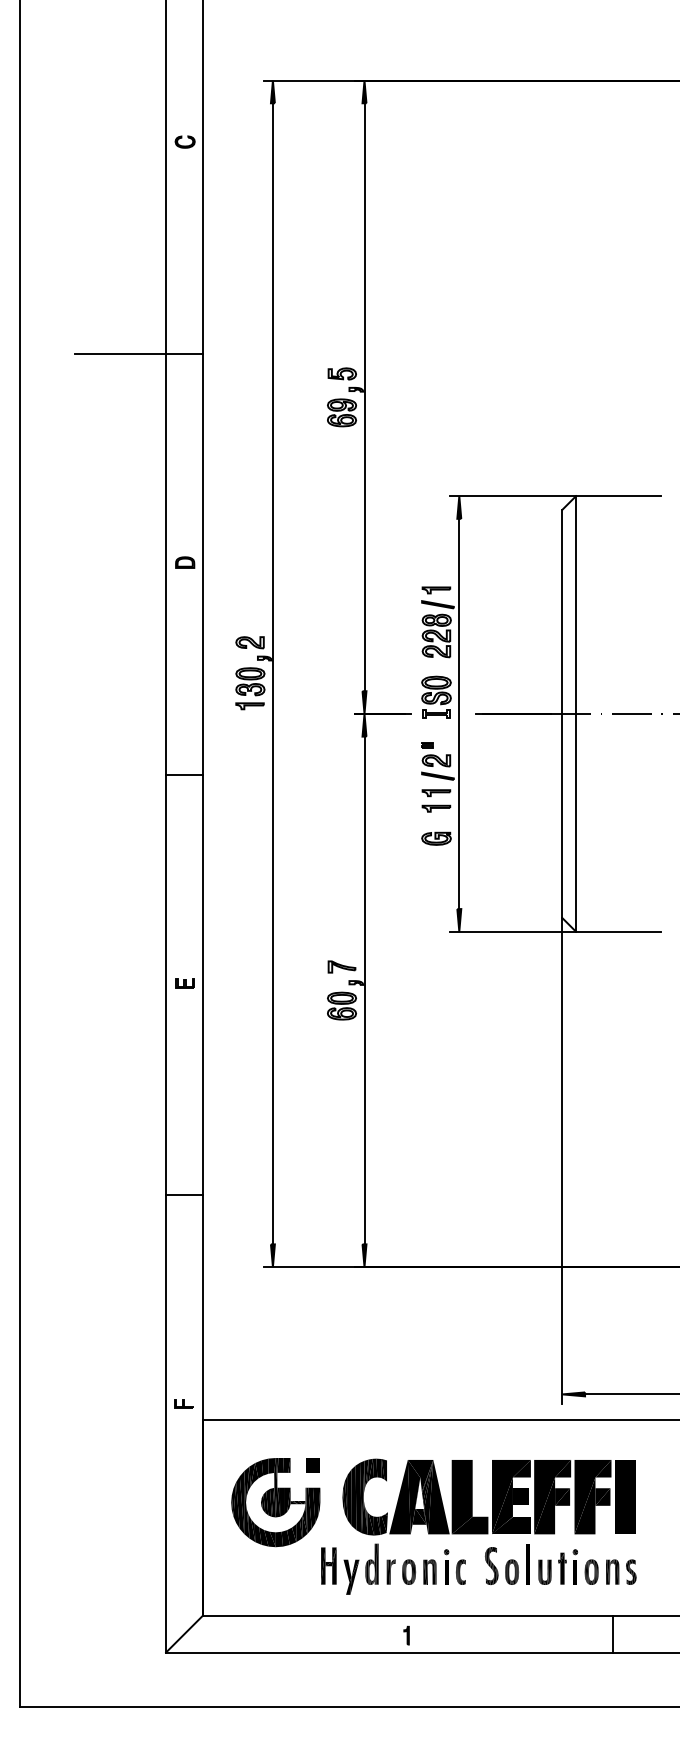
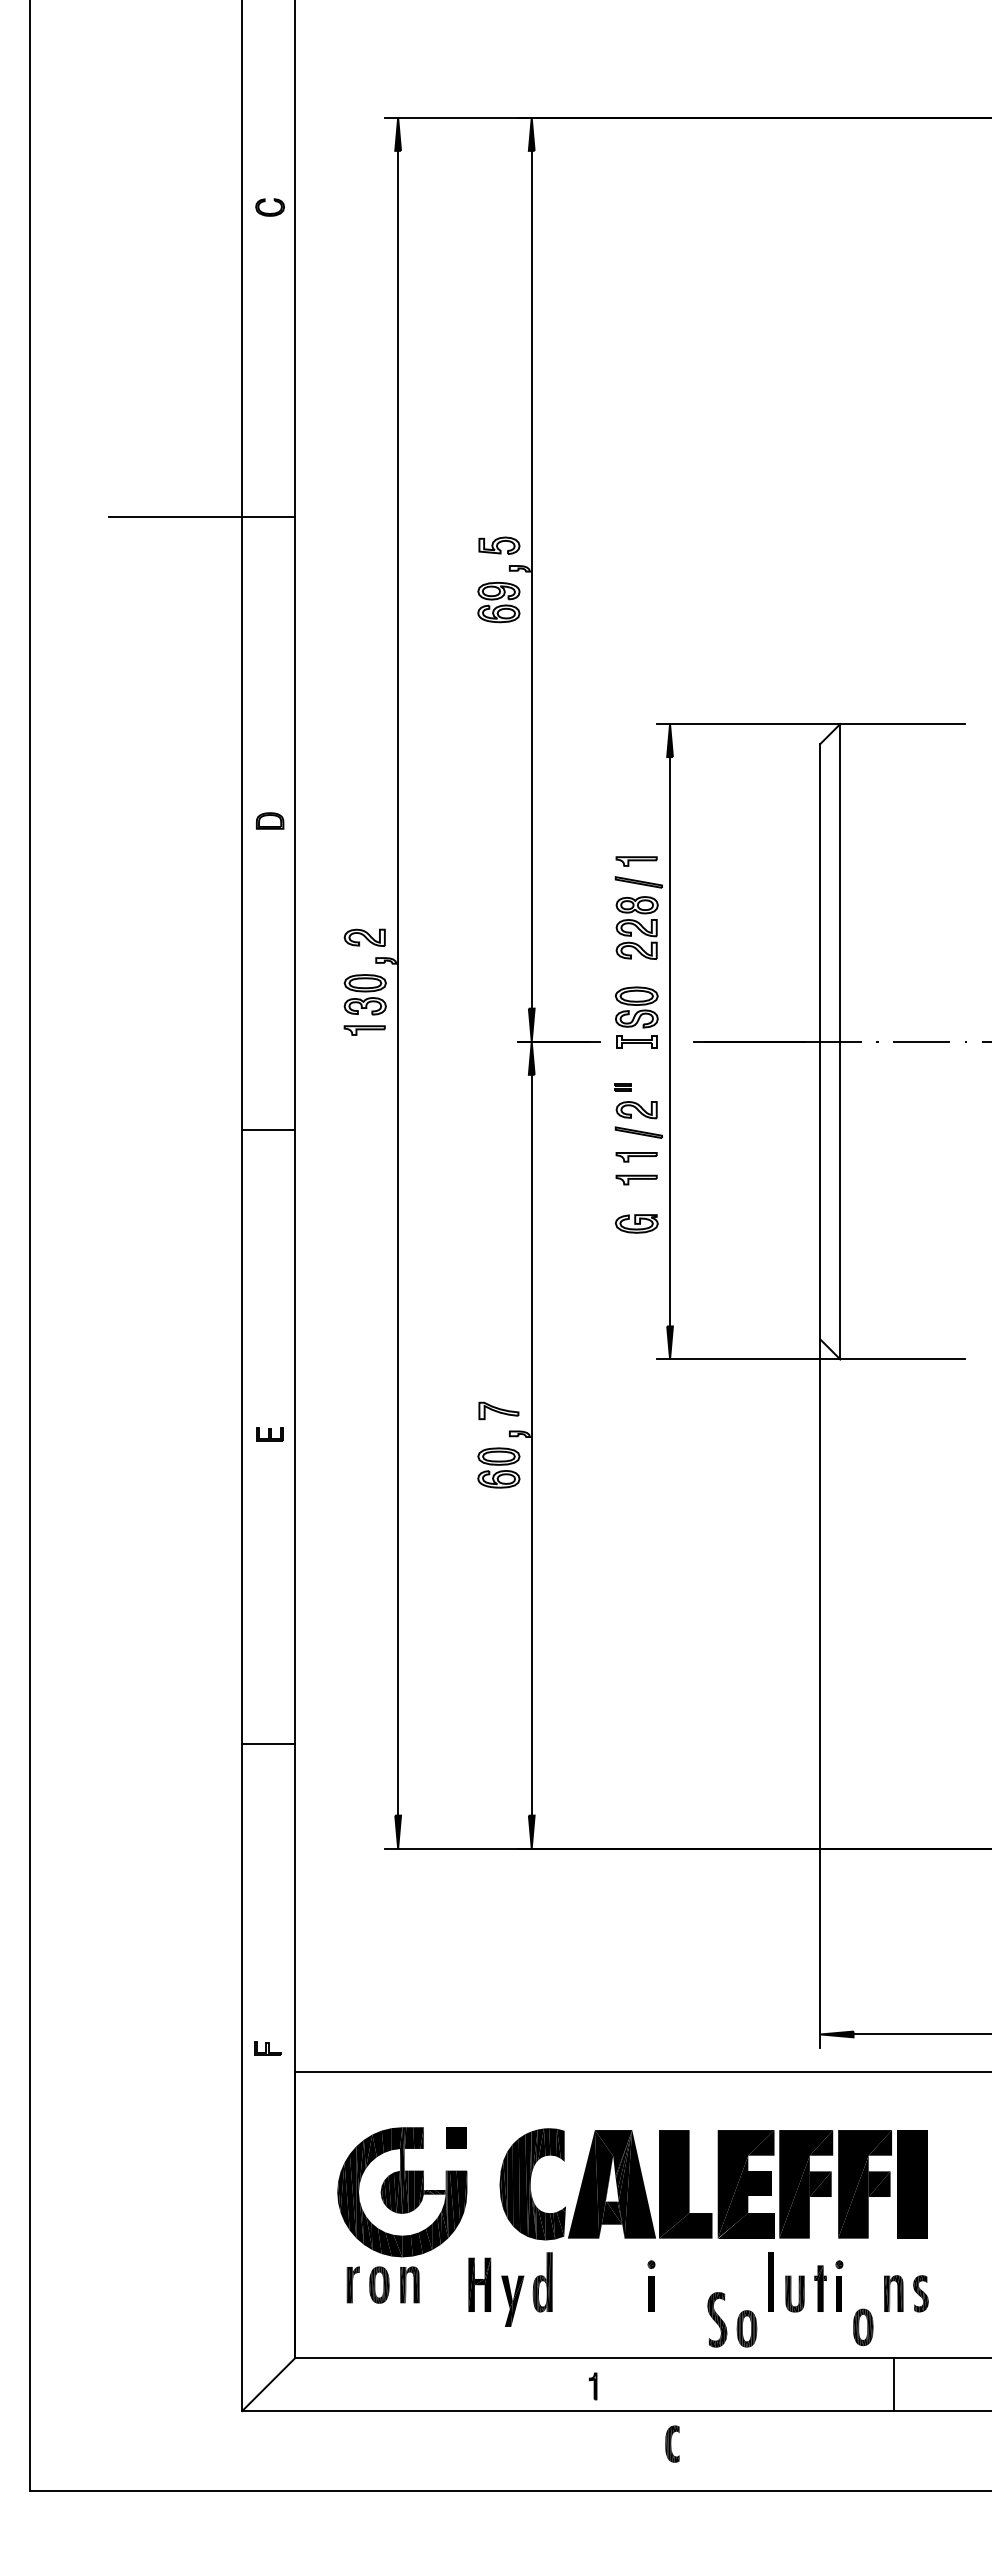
part: (501, 1565) -> (731, 2319), moved
part: (411, 1571) -> (382, 2284), moved
part: (460, 1571) -> (671, 2443), moved
part: (591, 1571) -> (862, 2326), moved

